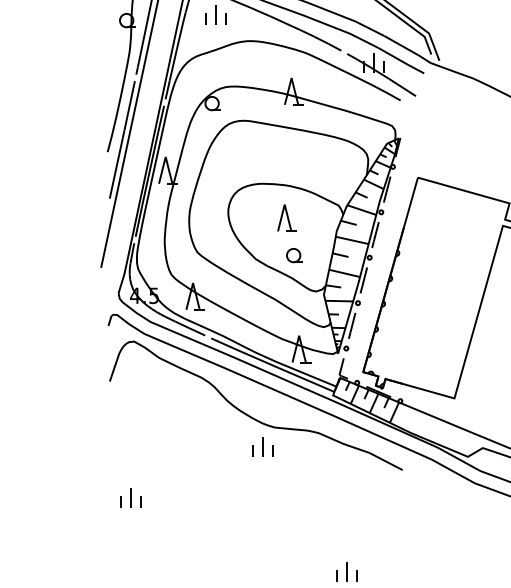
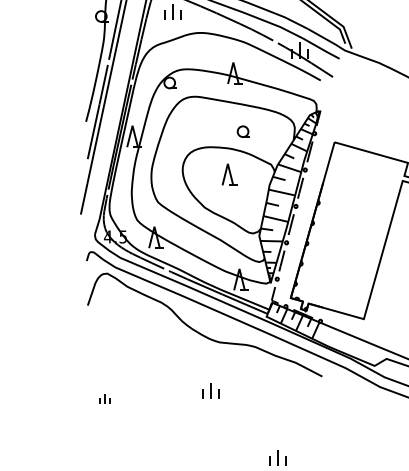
part: (292, 255) -> (242, 131), moved
part: (262, 446) -> (210, 390), moved
part: (130, 497) -> (104, 398), size x0.6

